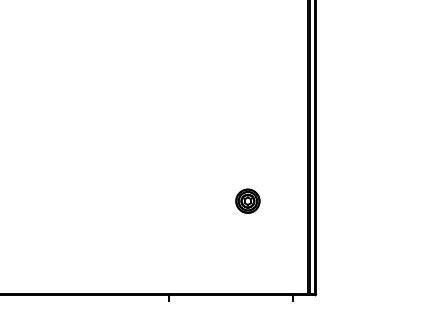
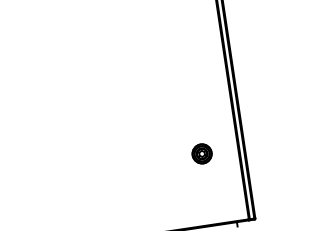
part: (247, 200) -> (201, 153), moved

